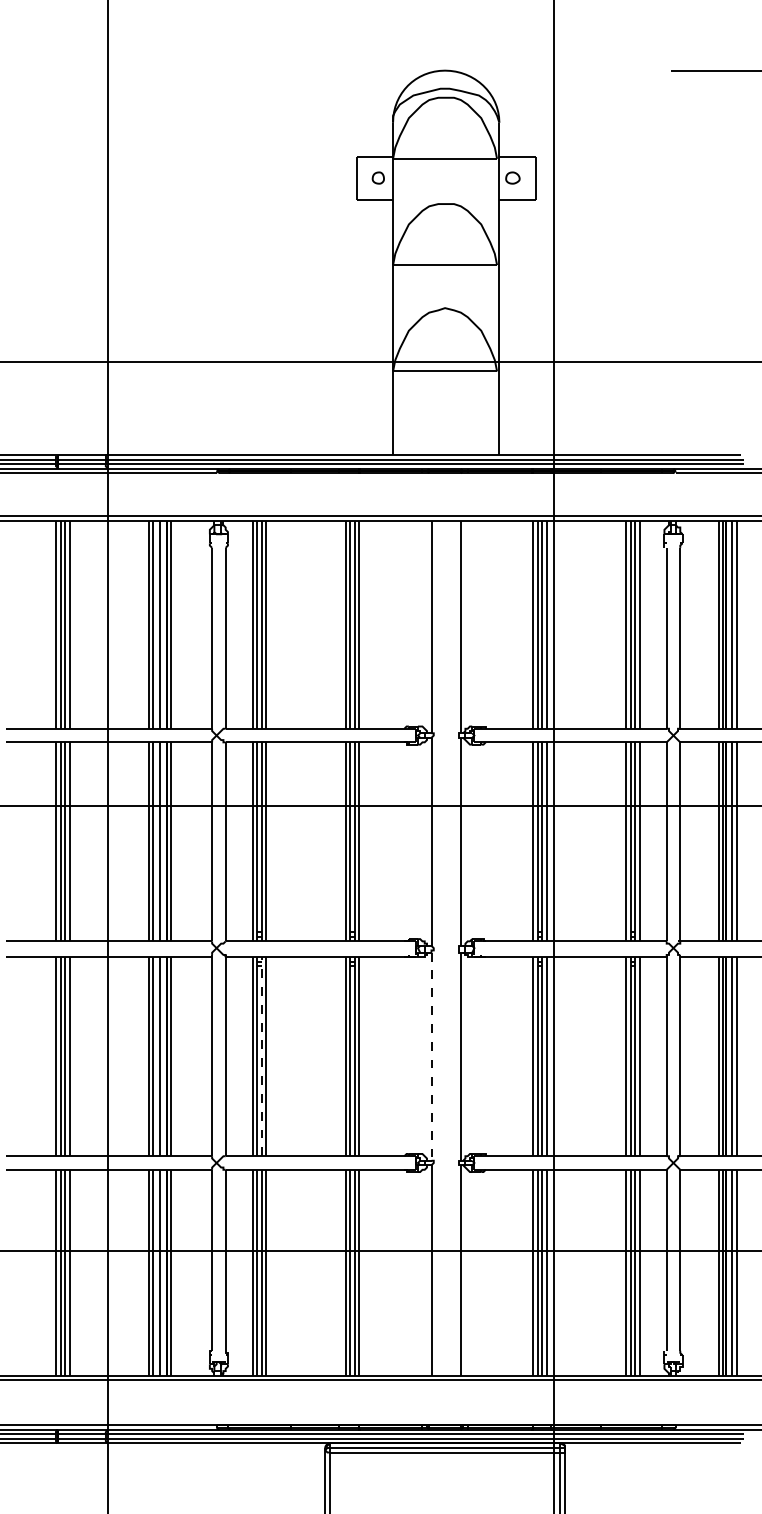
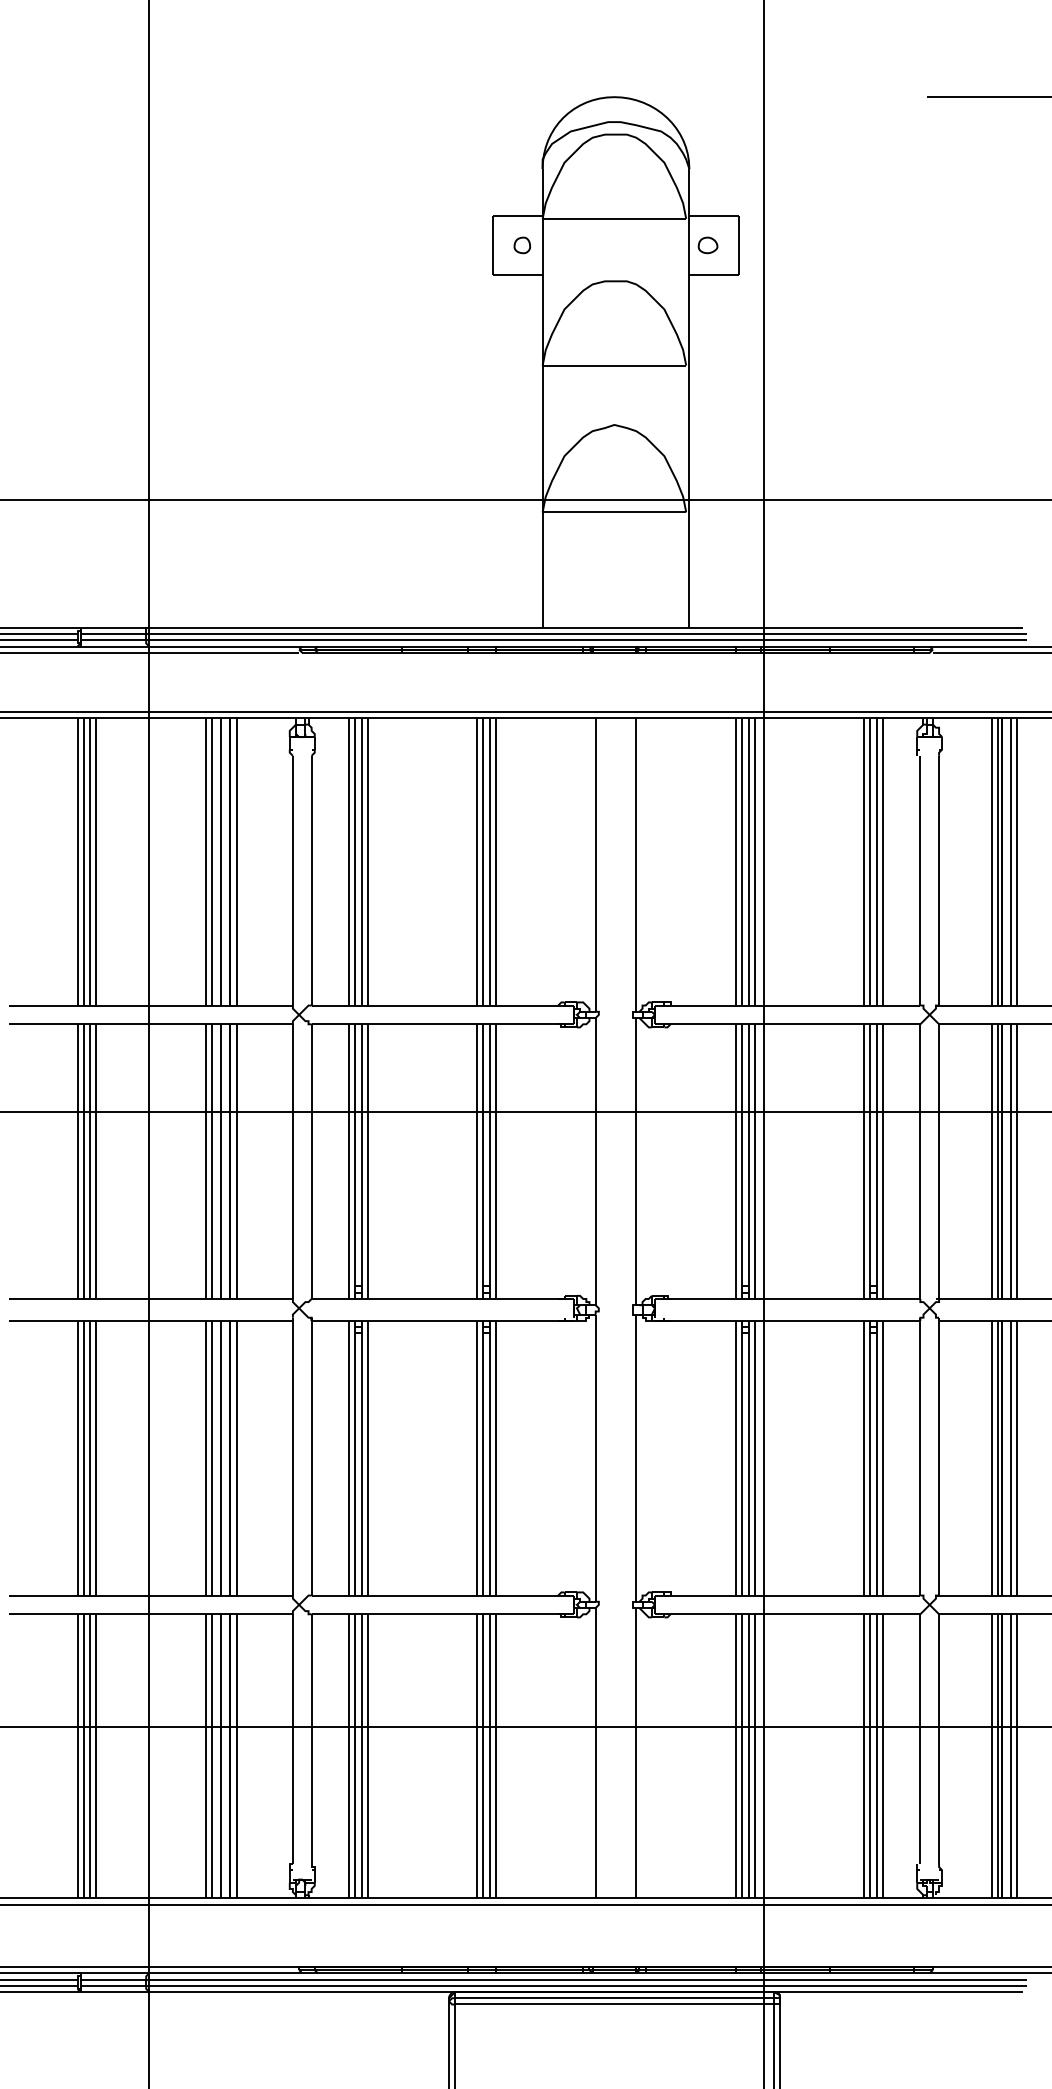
line: (261, 1056) -> (361, 1457), dashed -> solid
line: (431, 1056) -> (595, 1458), dashed -> solid

